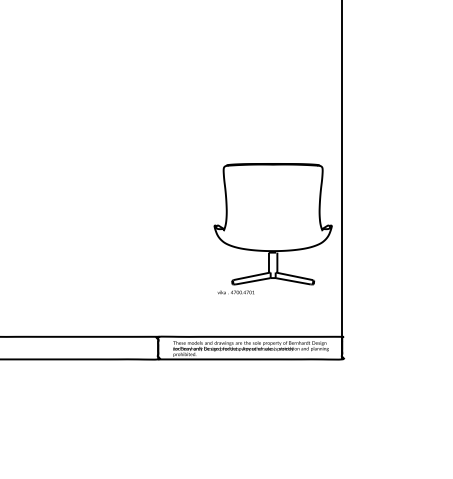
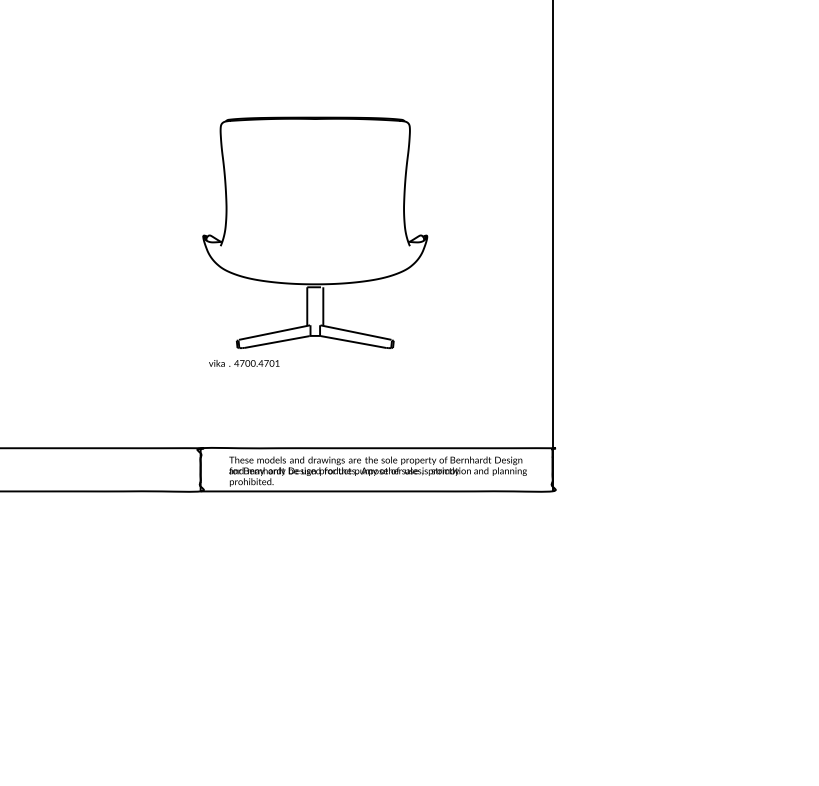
part: (272, 228) -> (313, 241), moved

